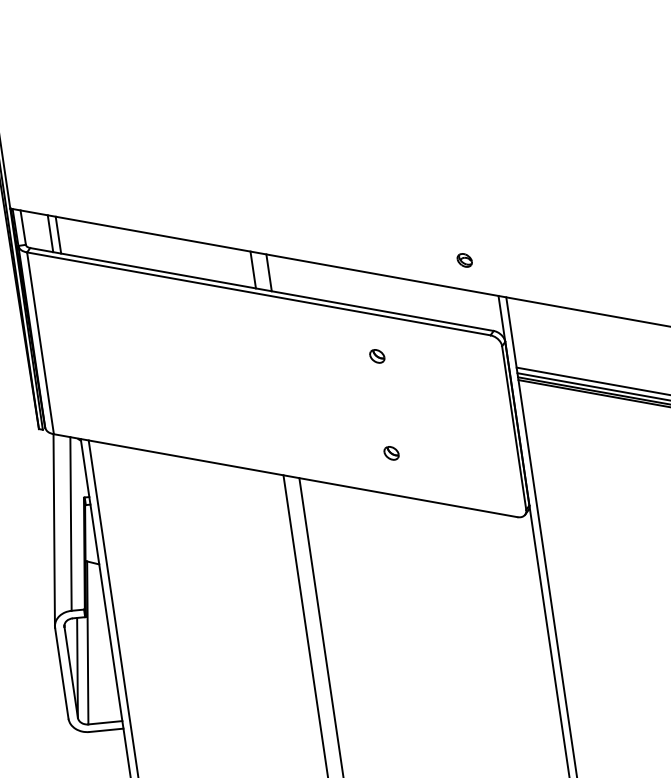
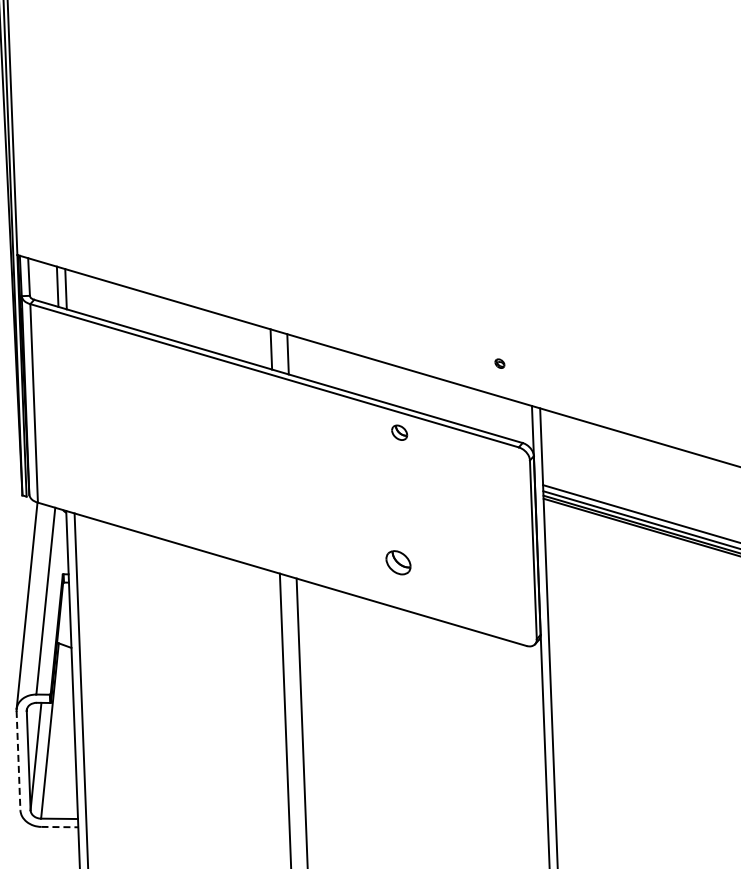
part: (464, 260) -> (499, 363), size x0.6
part: (377, 356) -> (399, 432), moved
part: (391, 453) -> (398, 562), size x1.6
line: (61, 673) -> (18, 760), solid -> dashed
line: (107, 730) -> (60, 827), solid -> dashed

